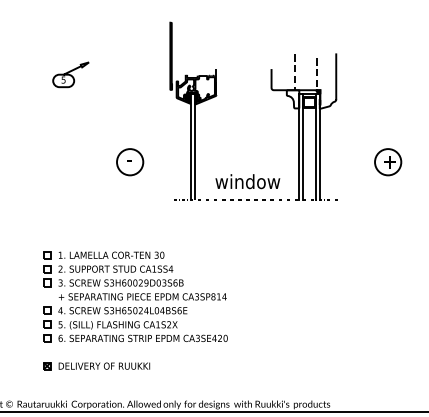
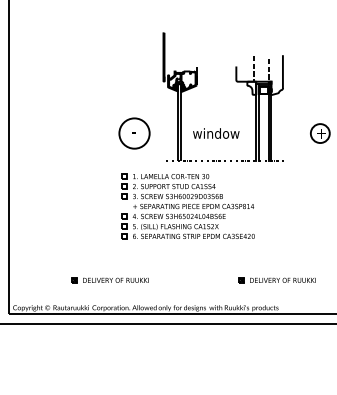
part: (70, 74) -> (91, 70), removed
circle: (130, 162) -> (134, 133), size x1.6
text: (248, 181) -> (216, 133), moved
part: (134, 296) -> (187, 206), moved
part: (327, 366) -> (276, 280), added

